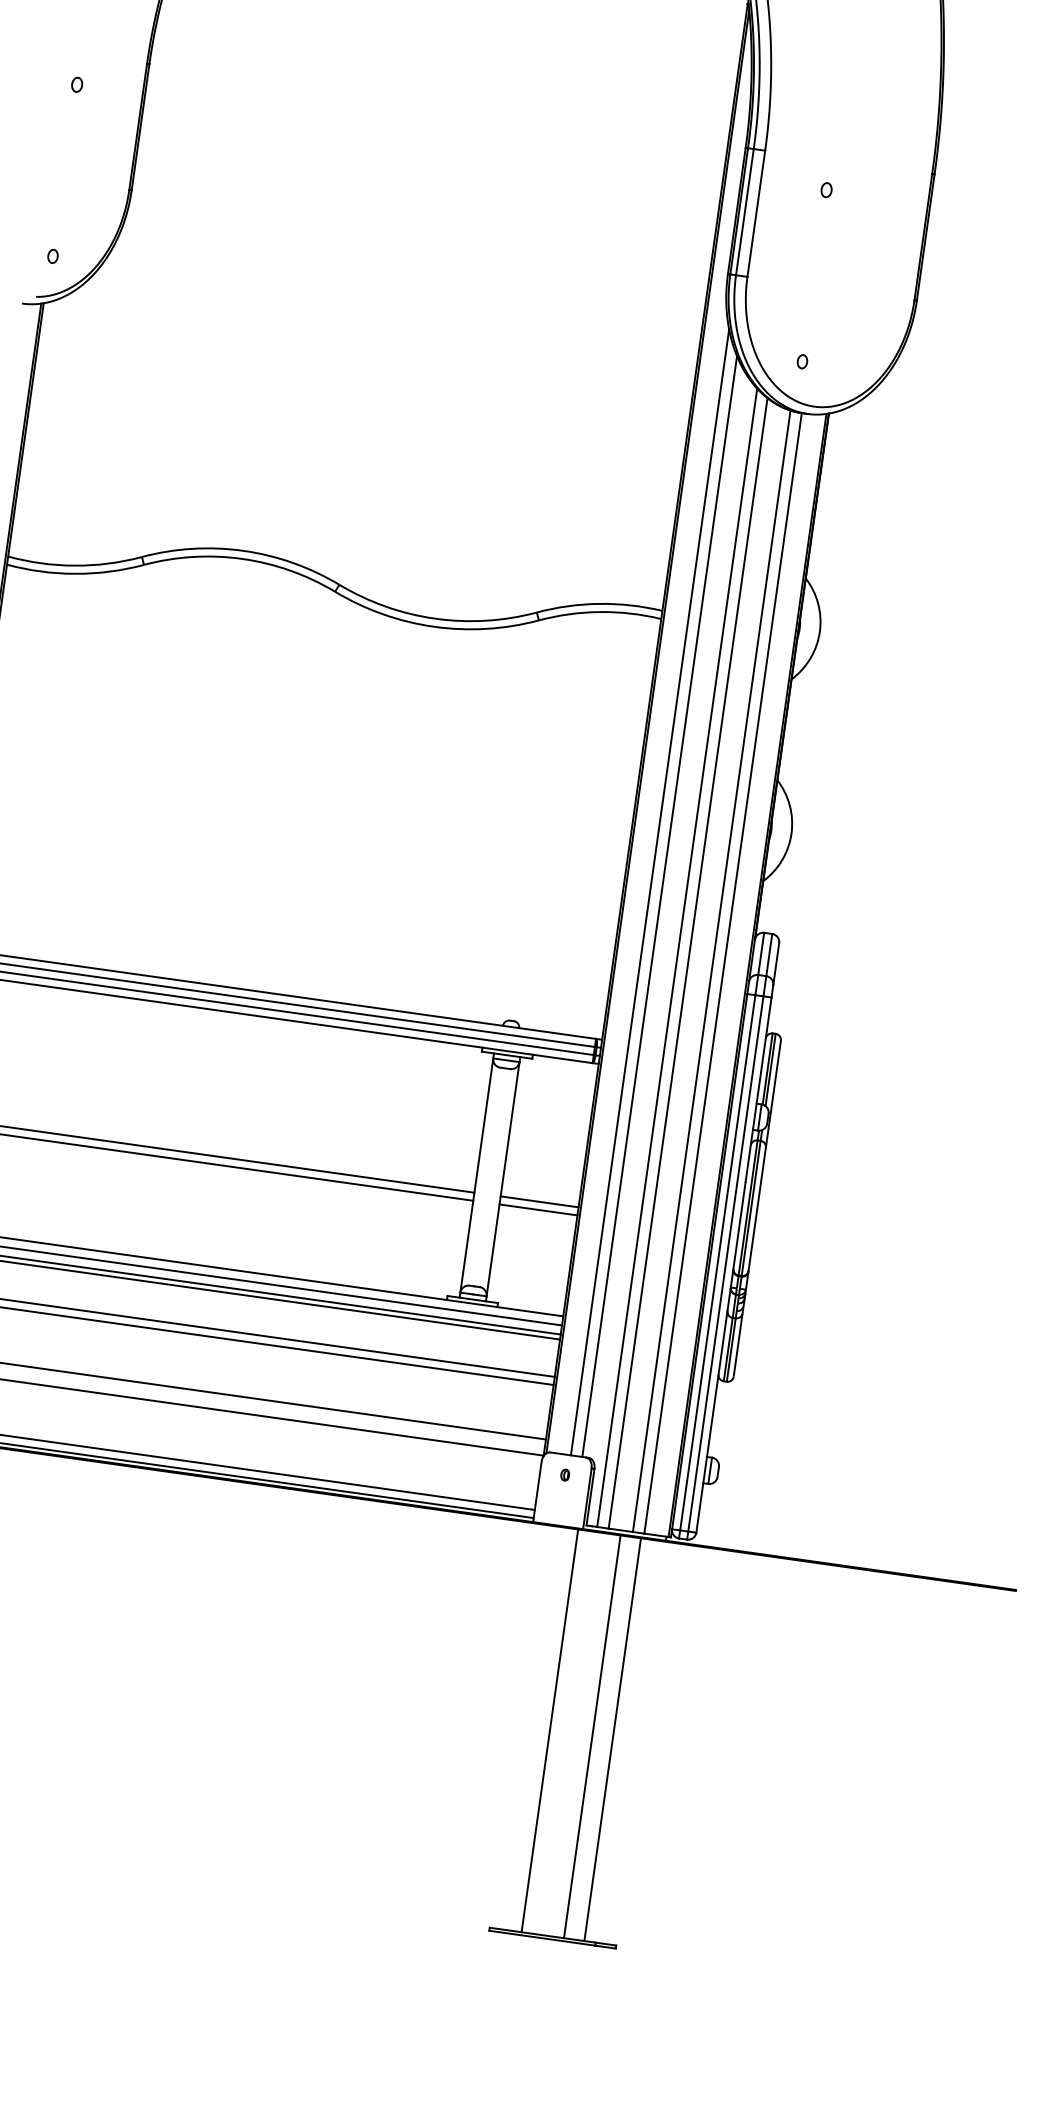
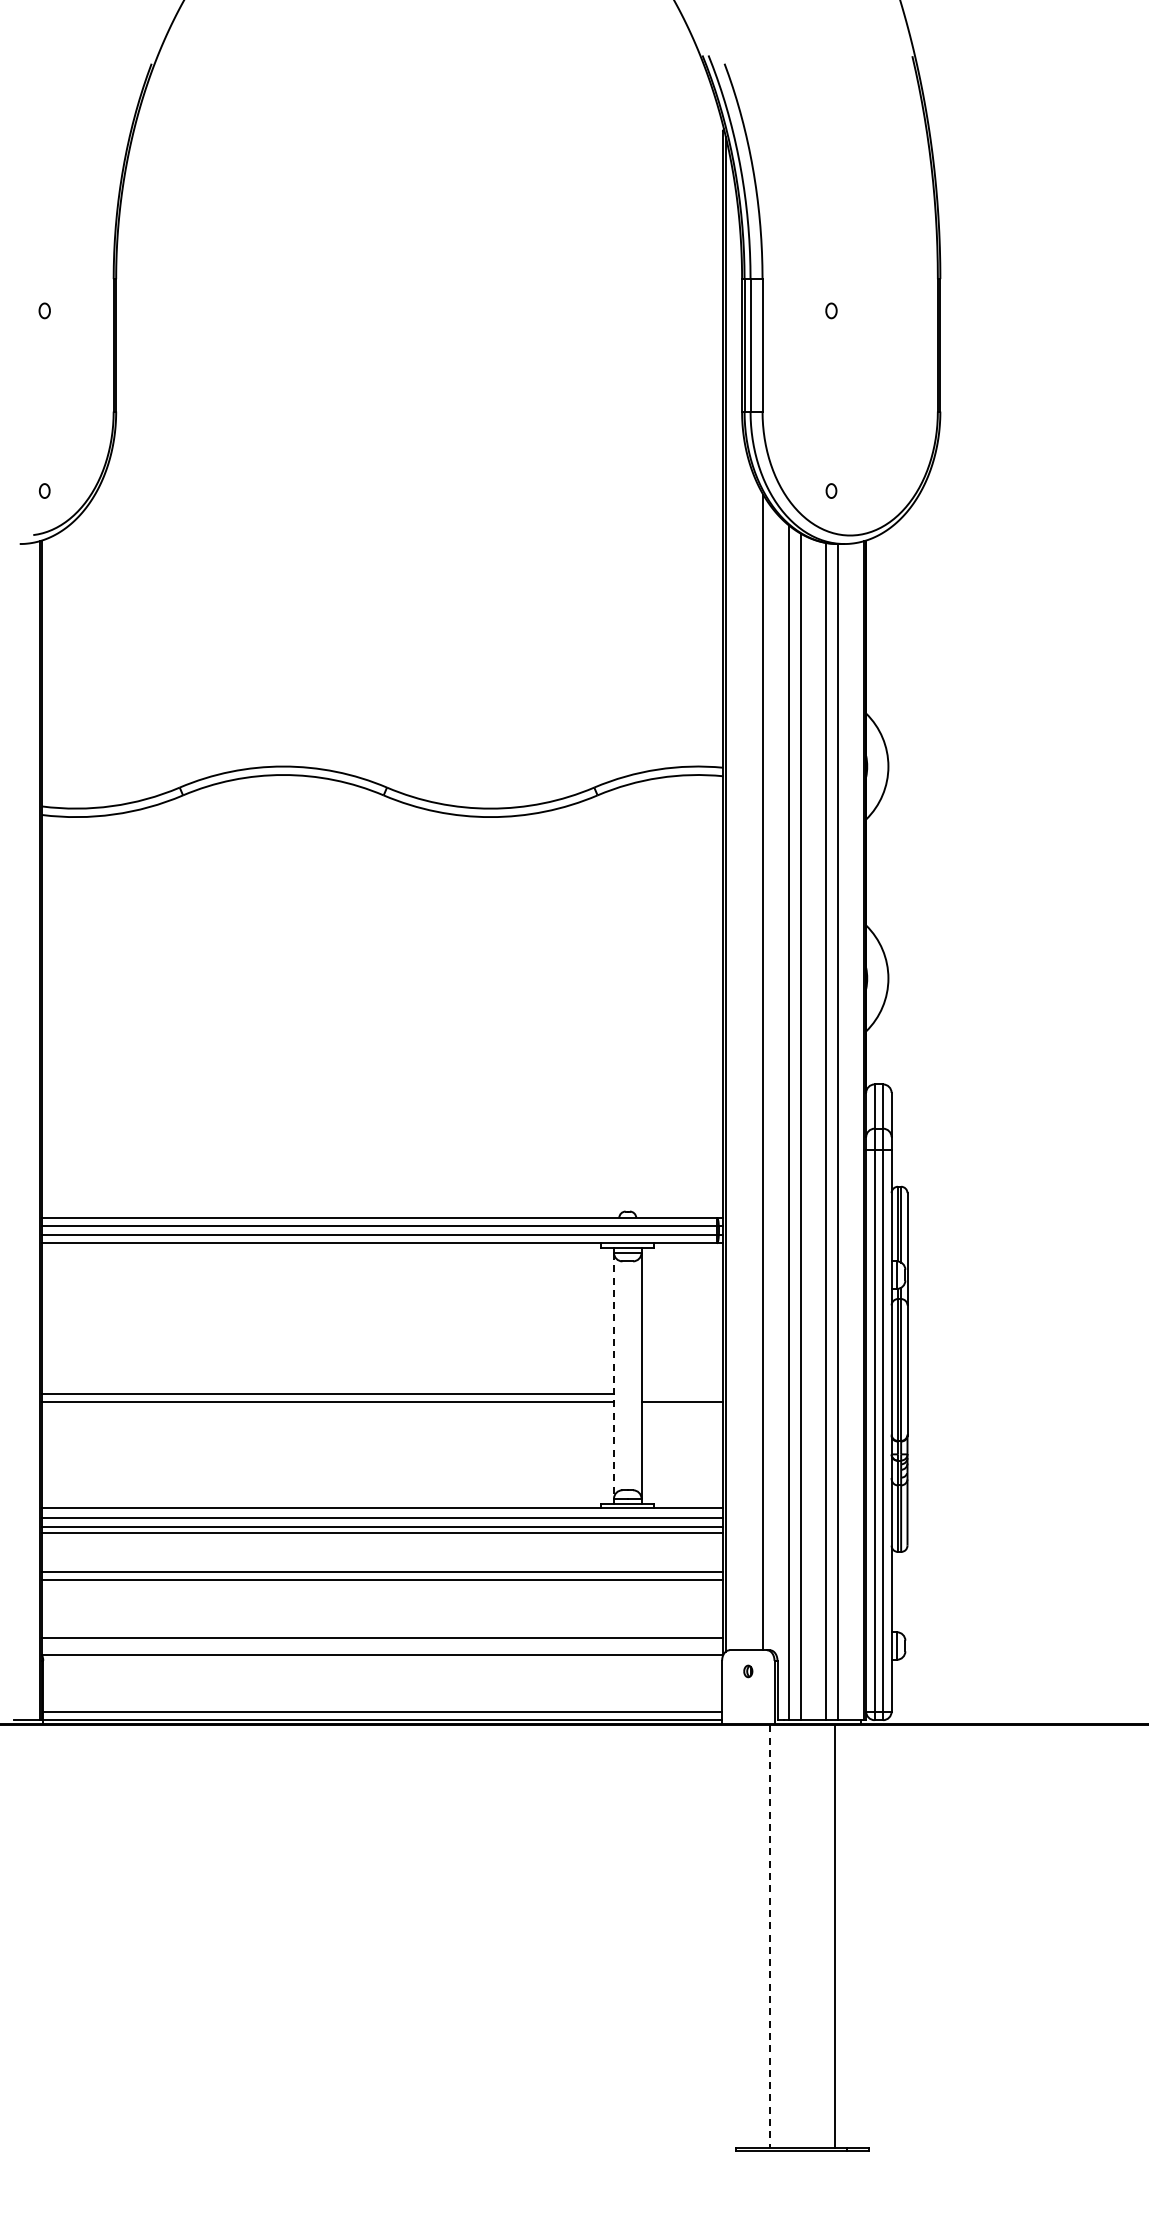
line: (650, 892) -> (751, 1059), removed
line: (476, 1175) -> (613, 1375), solid -> dashed
line: (539, 1201) -> (682, 1393), removed
line: (549, 1731) -> (769, 1937), solid -> dashed
line: (592, 1736) -> (814, 1936), removed

